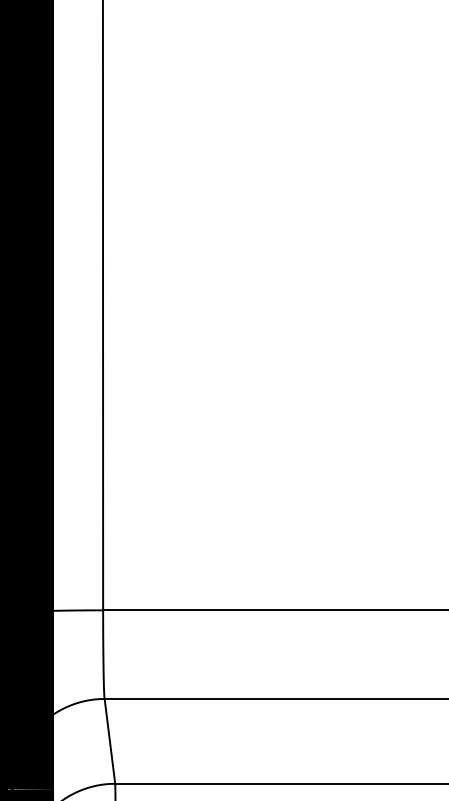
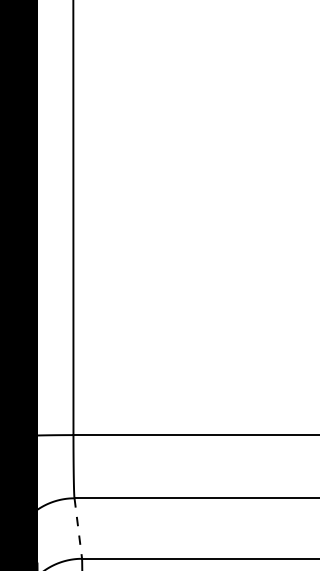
line: (109, 741) -> (78, 528), solid -> dashed

